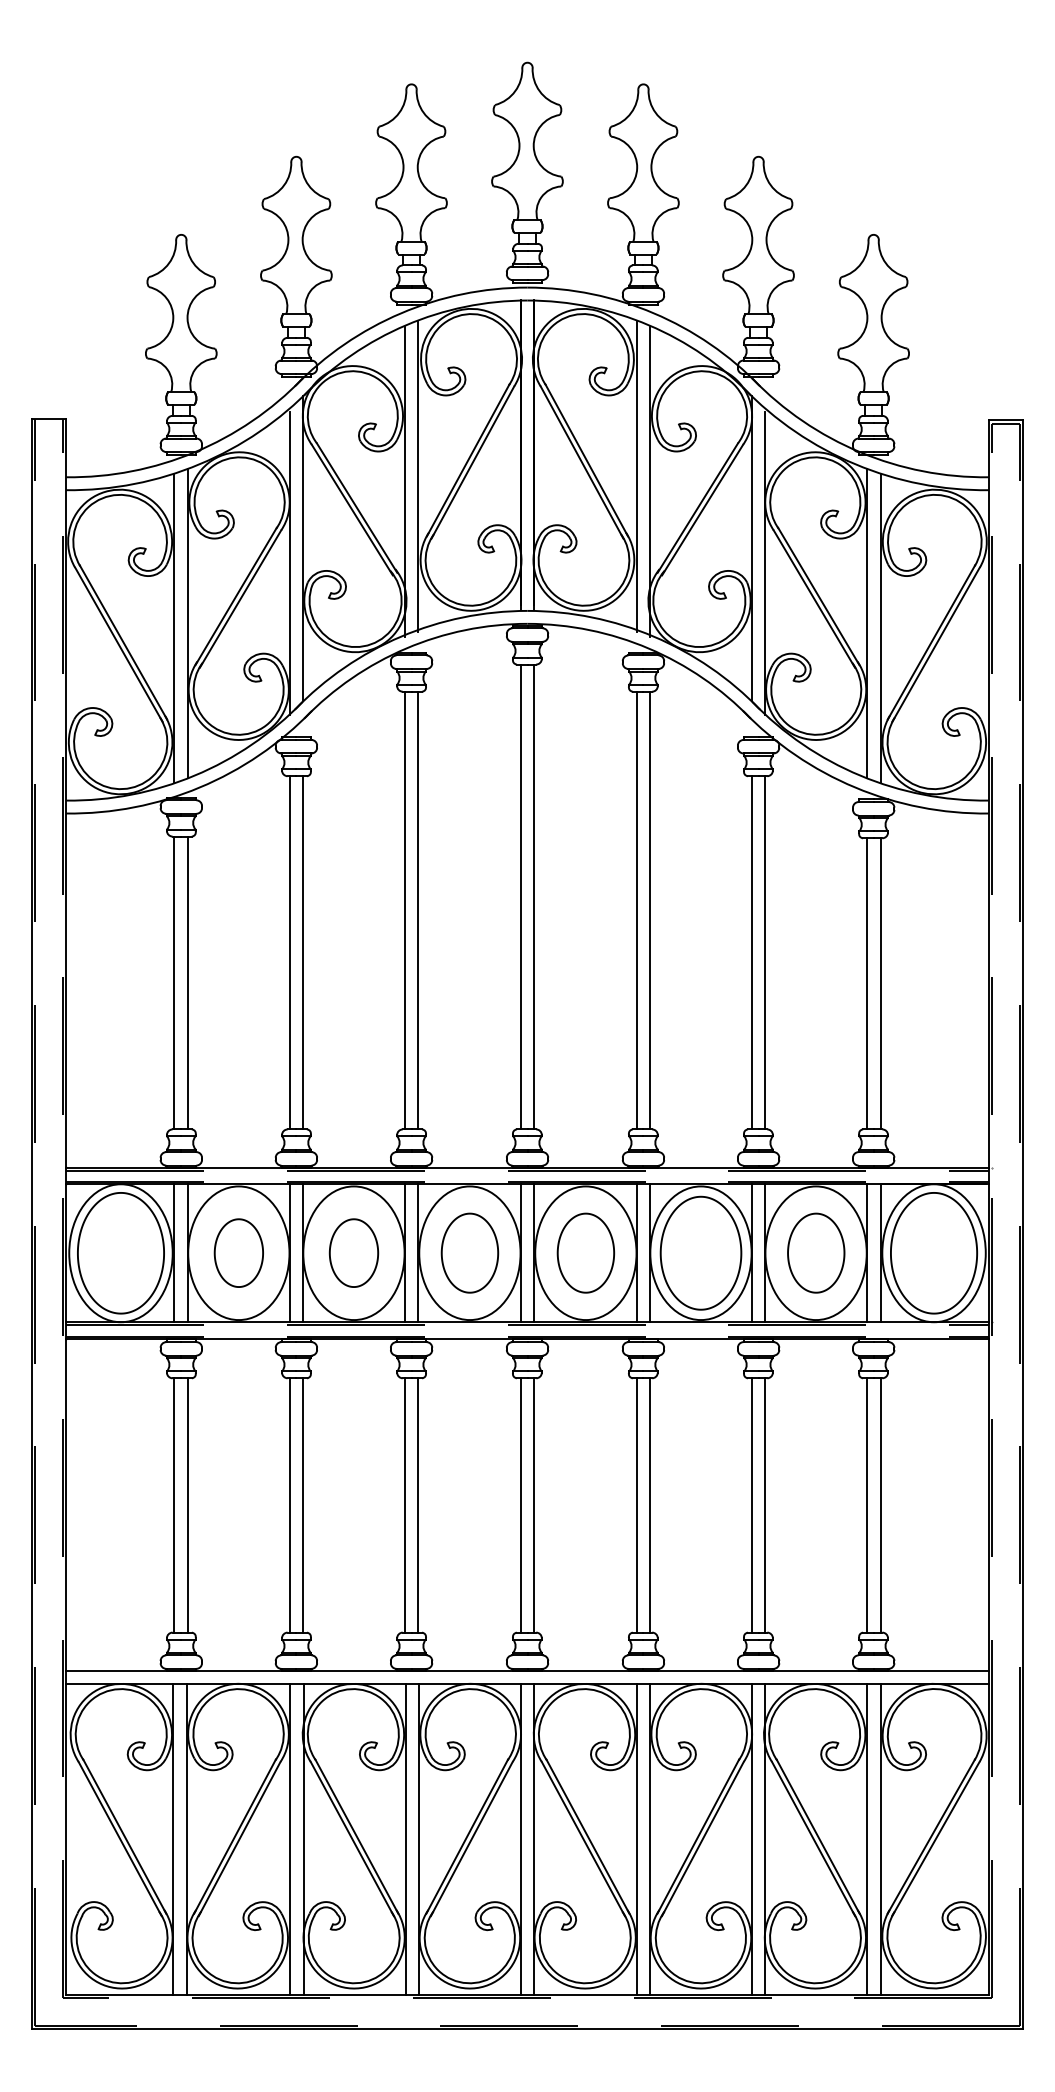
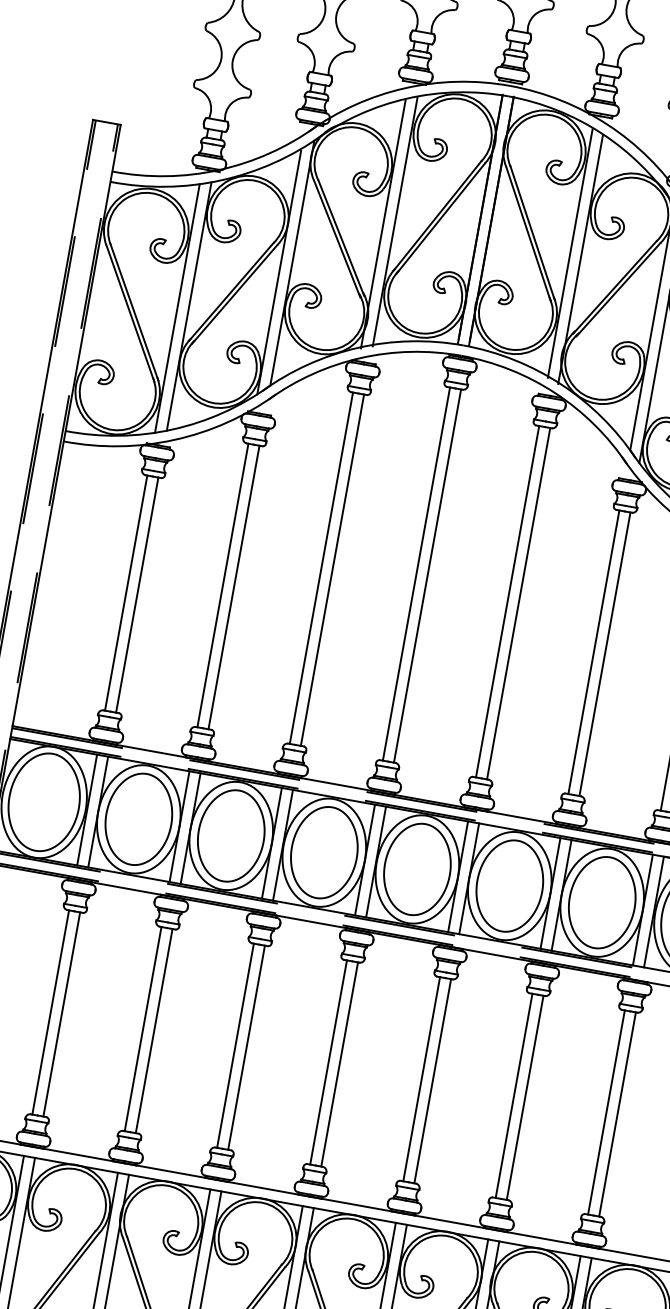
part: (238, 1252) -> (138, 818), size x1.67
part: (353, 1252) -> (230, 835), size x1.67
part: (469, 1252) -> (324, 852), size x1.43
part: (585, 1252) -> (417, 868), size x1.43
part: (816, 1252) -> (602, 902), size x1.43

